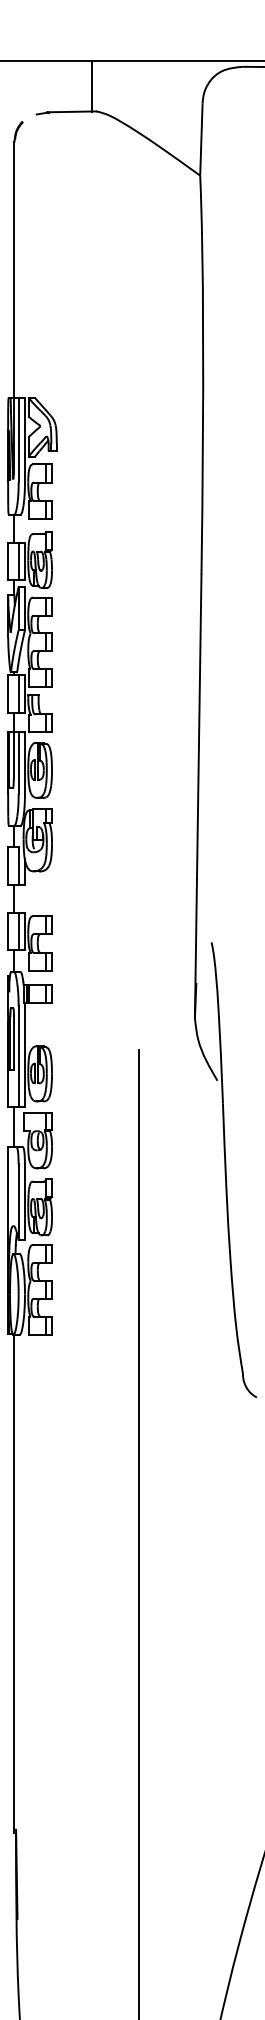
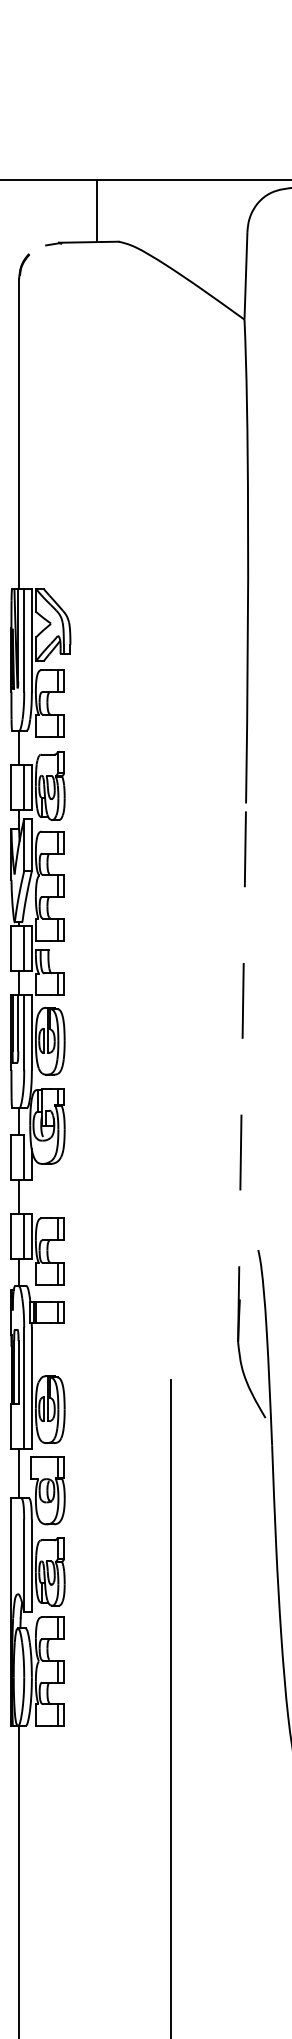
line: (92, 85) -> (96, 210), moved
line: (198, 796) -> (242, 1073), solid -> dashed

